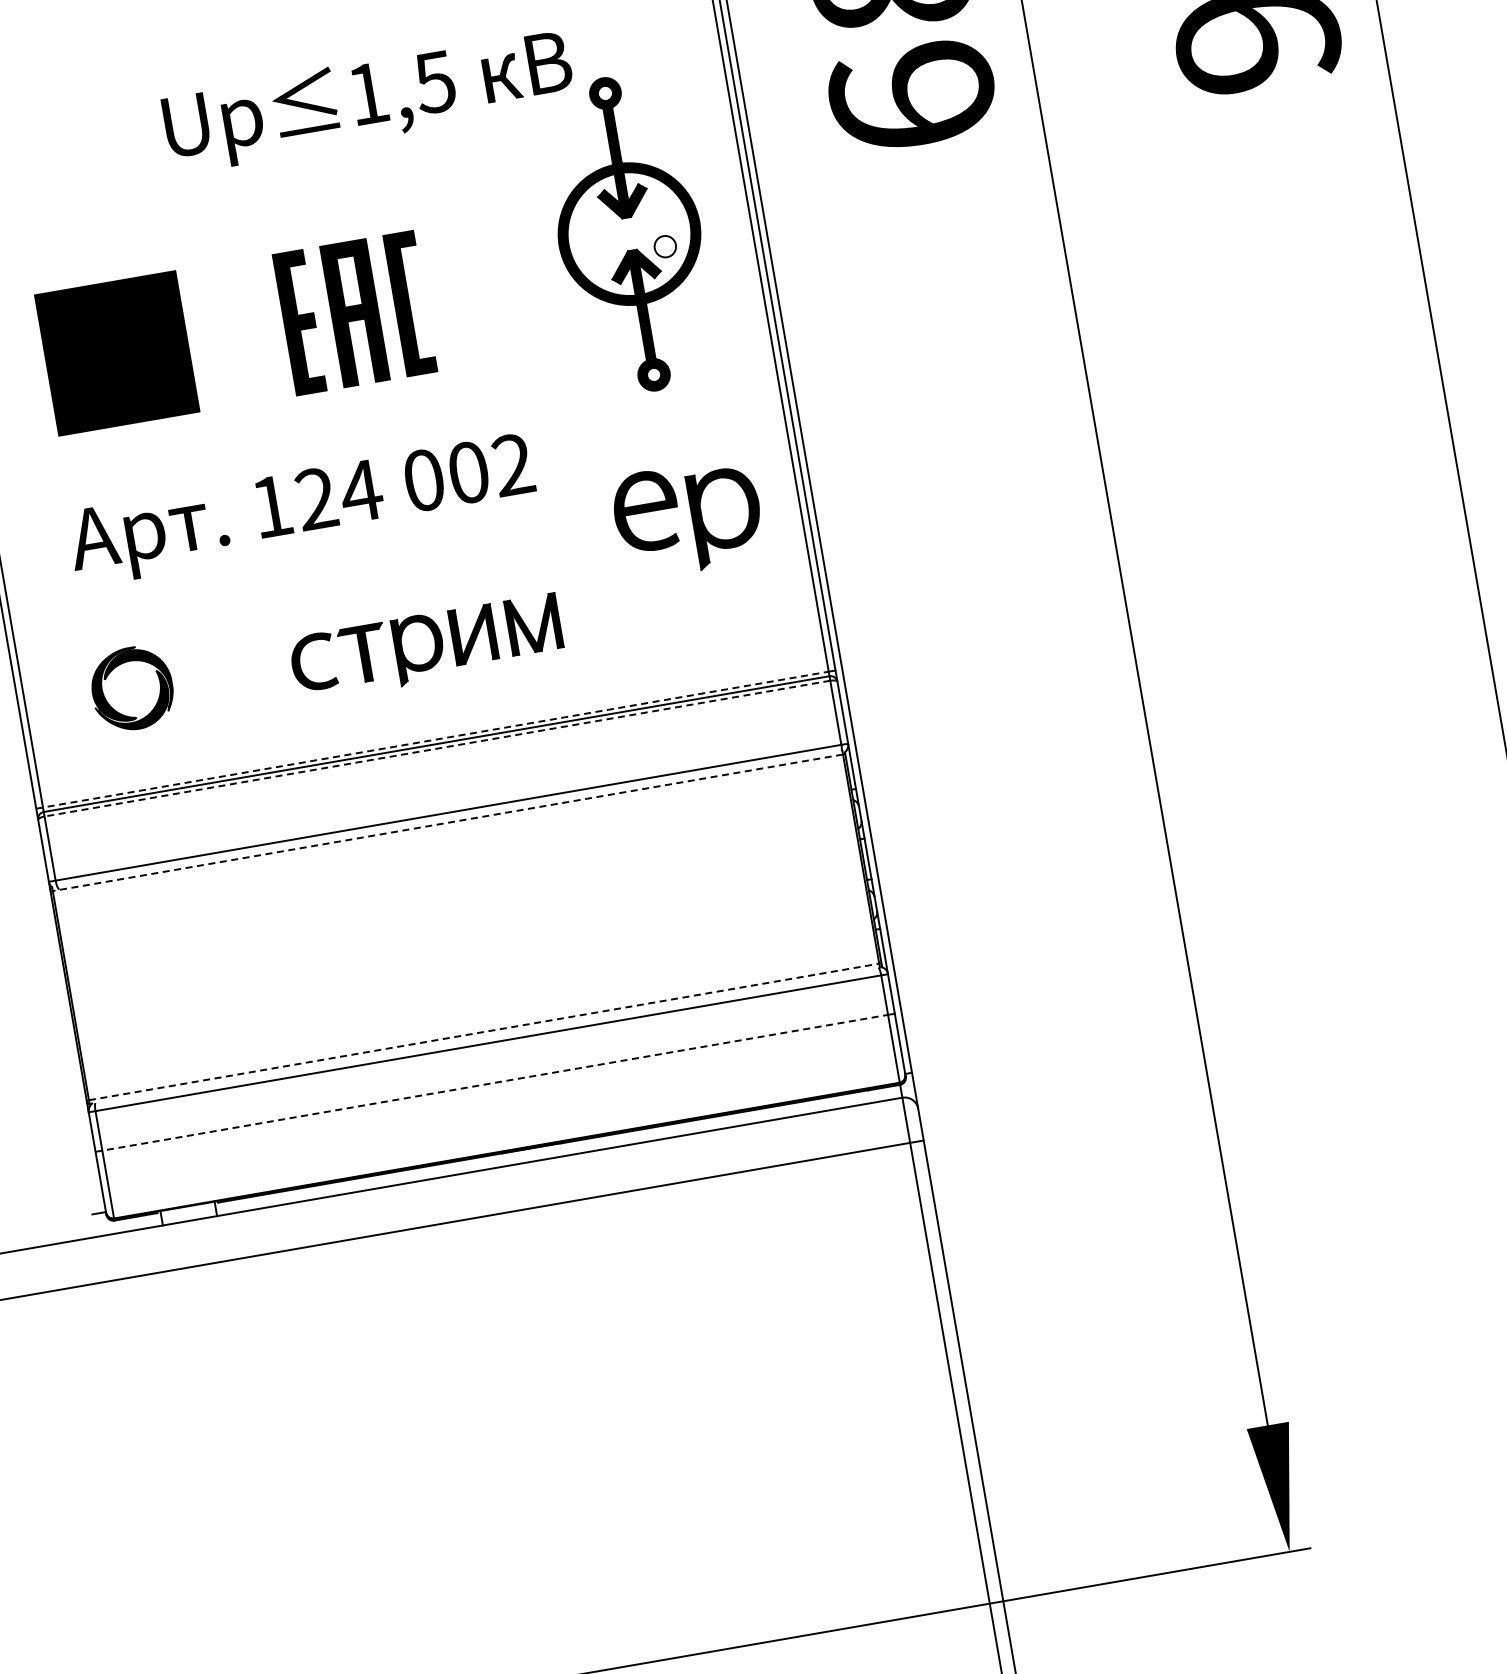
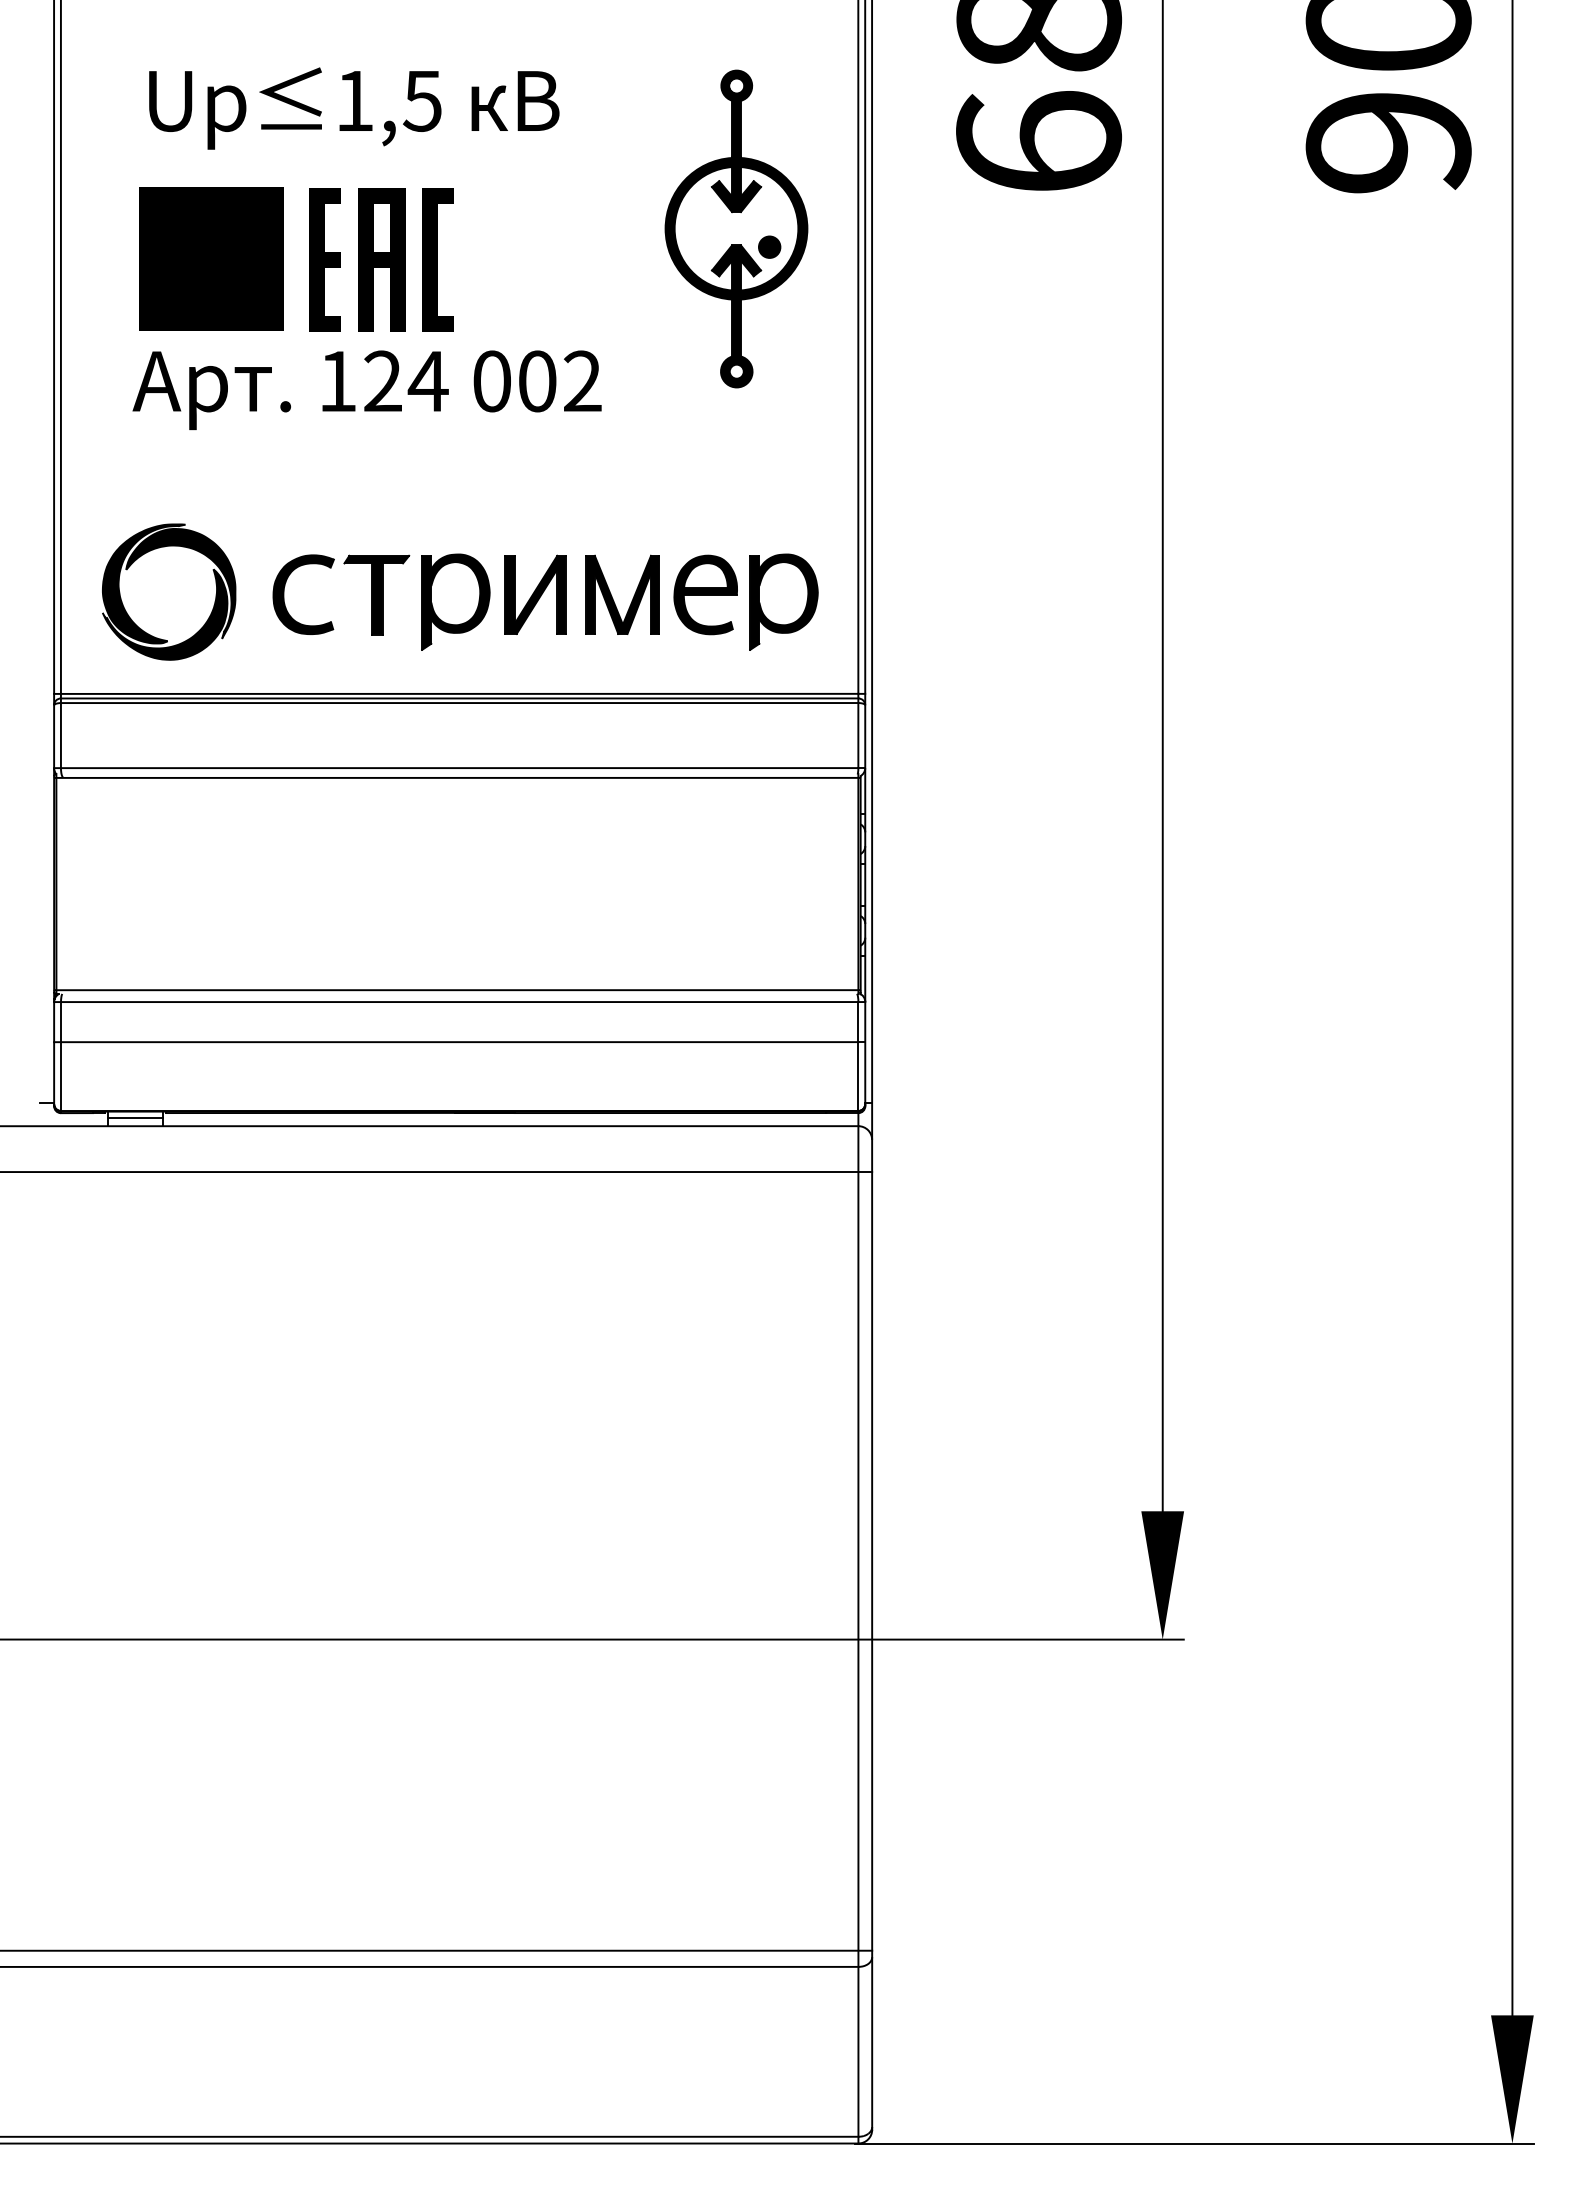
text: (369, 101) -> (354, 108), moved
fill: (665, 246) -> (769, 246), added
part: (354, 312) -> (381, 259), moved
text: (301, 510) -> (366, 390), moved
part: (645, 511) -> (705, 594), moved
part: (725, 516) -> (783, 601), moved
part: (425, 647) -> (465, 601), size x1.43
part: (132, 688) -> (169, 591), size x1.67
line: (432, 739) -> (456, 693), dashed -> solid
line: (437, 749) -> (459, 703), dashed -> solid
line: (447, 822) -> (457, 777), dashed -> solid
line: (484, 1032) -> (457, 990), dashed -> solid
line: (492, 1083) -> (456, 1042), dashed -> solid
line: (188, 1212) -> (135, 1117), added

